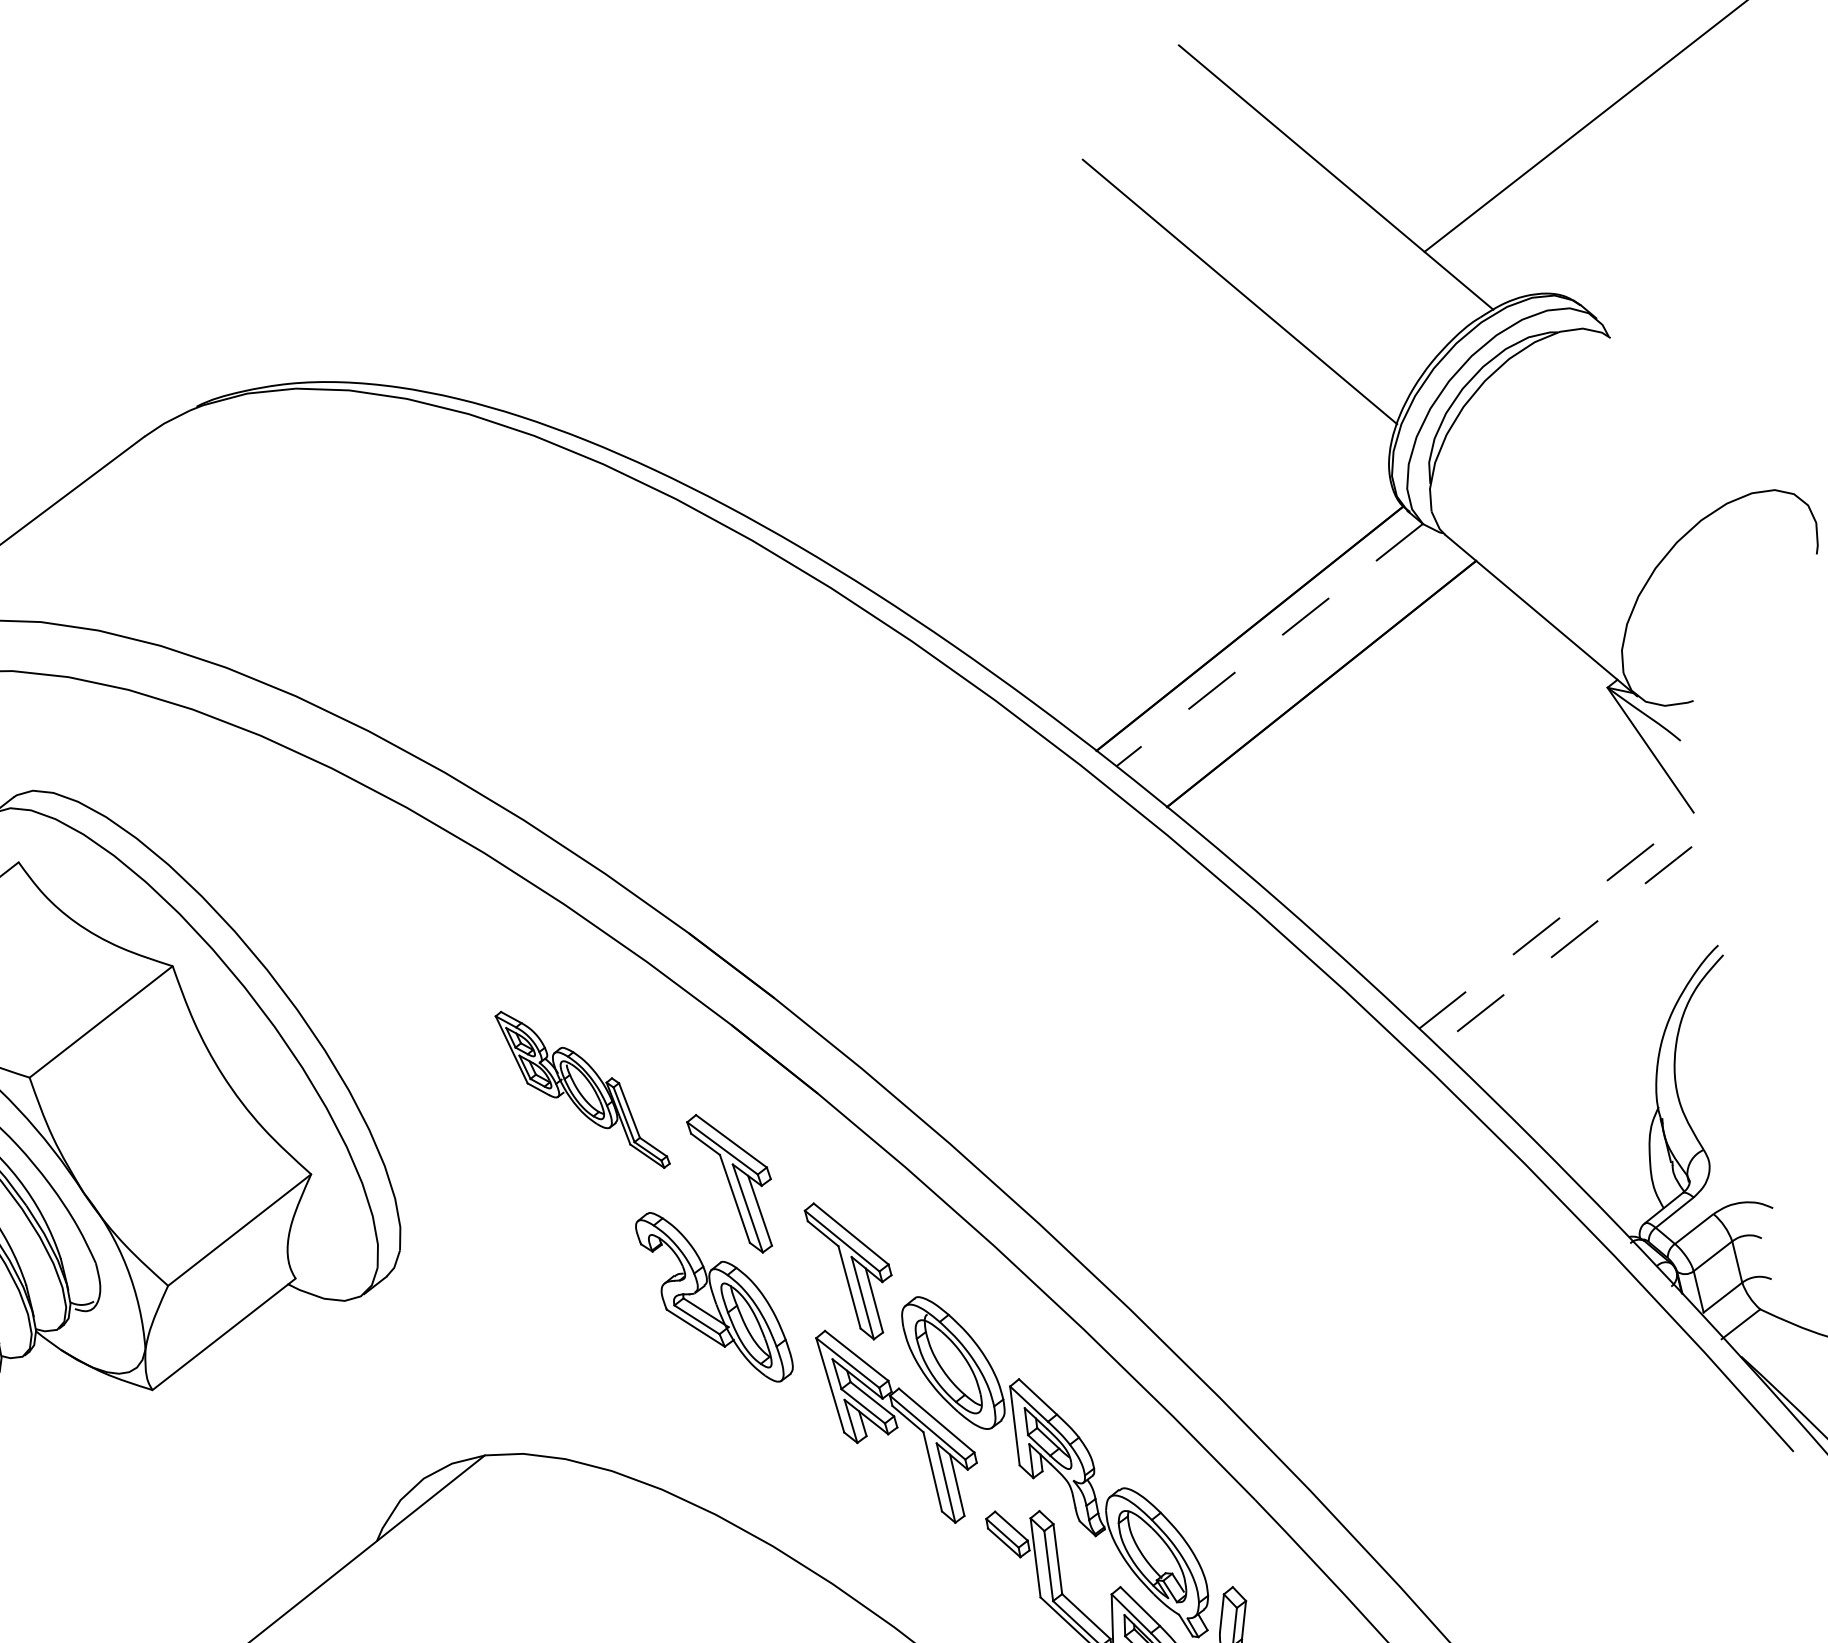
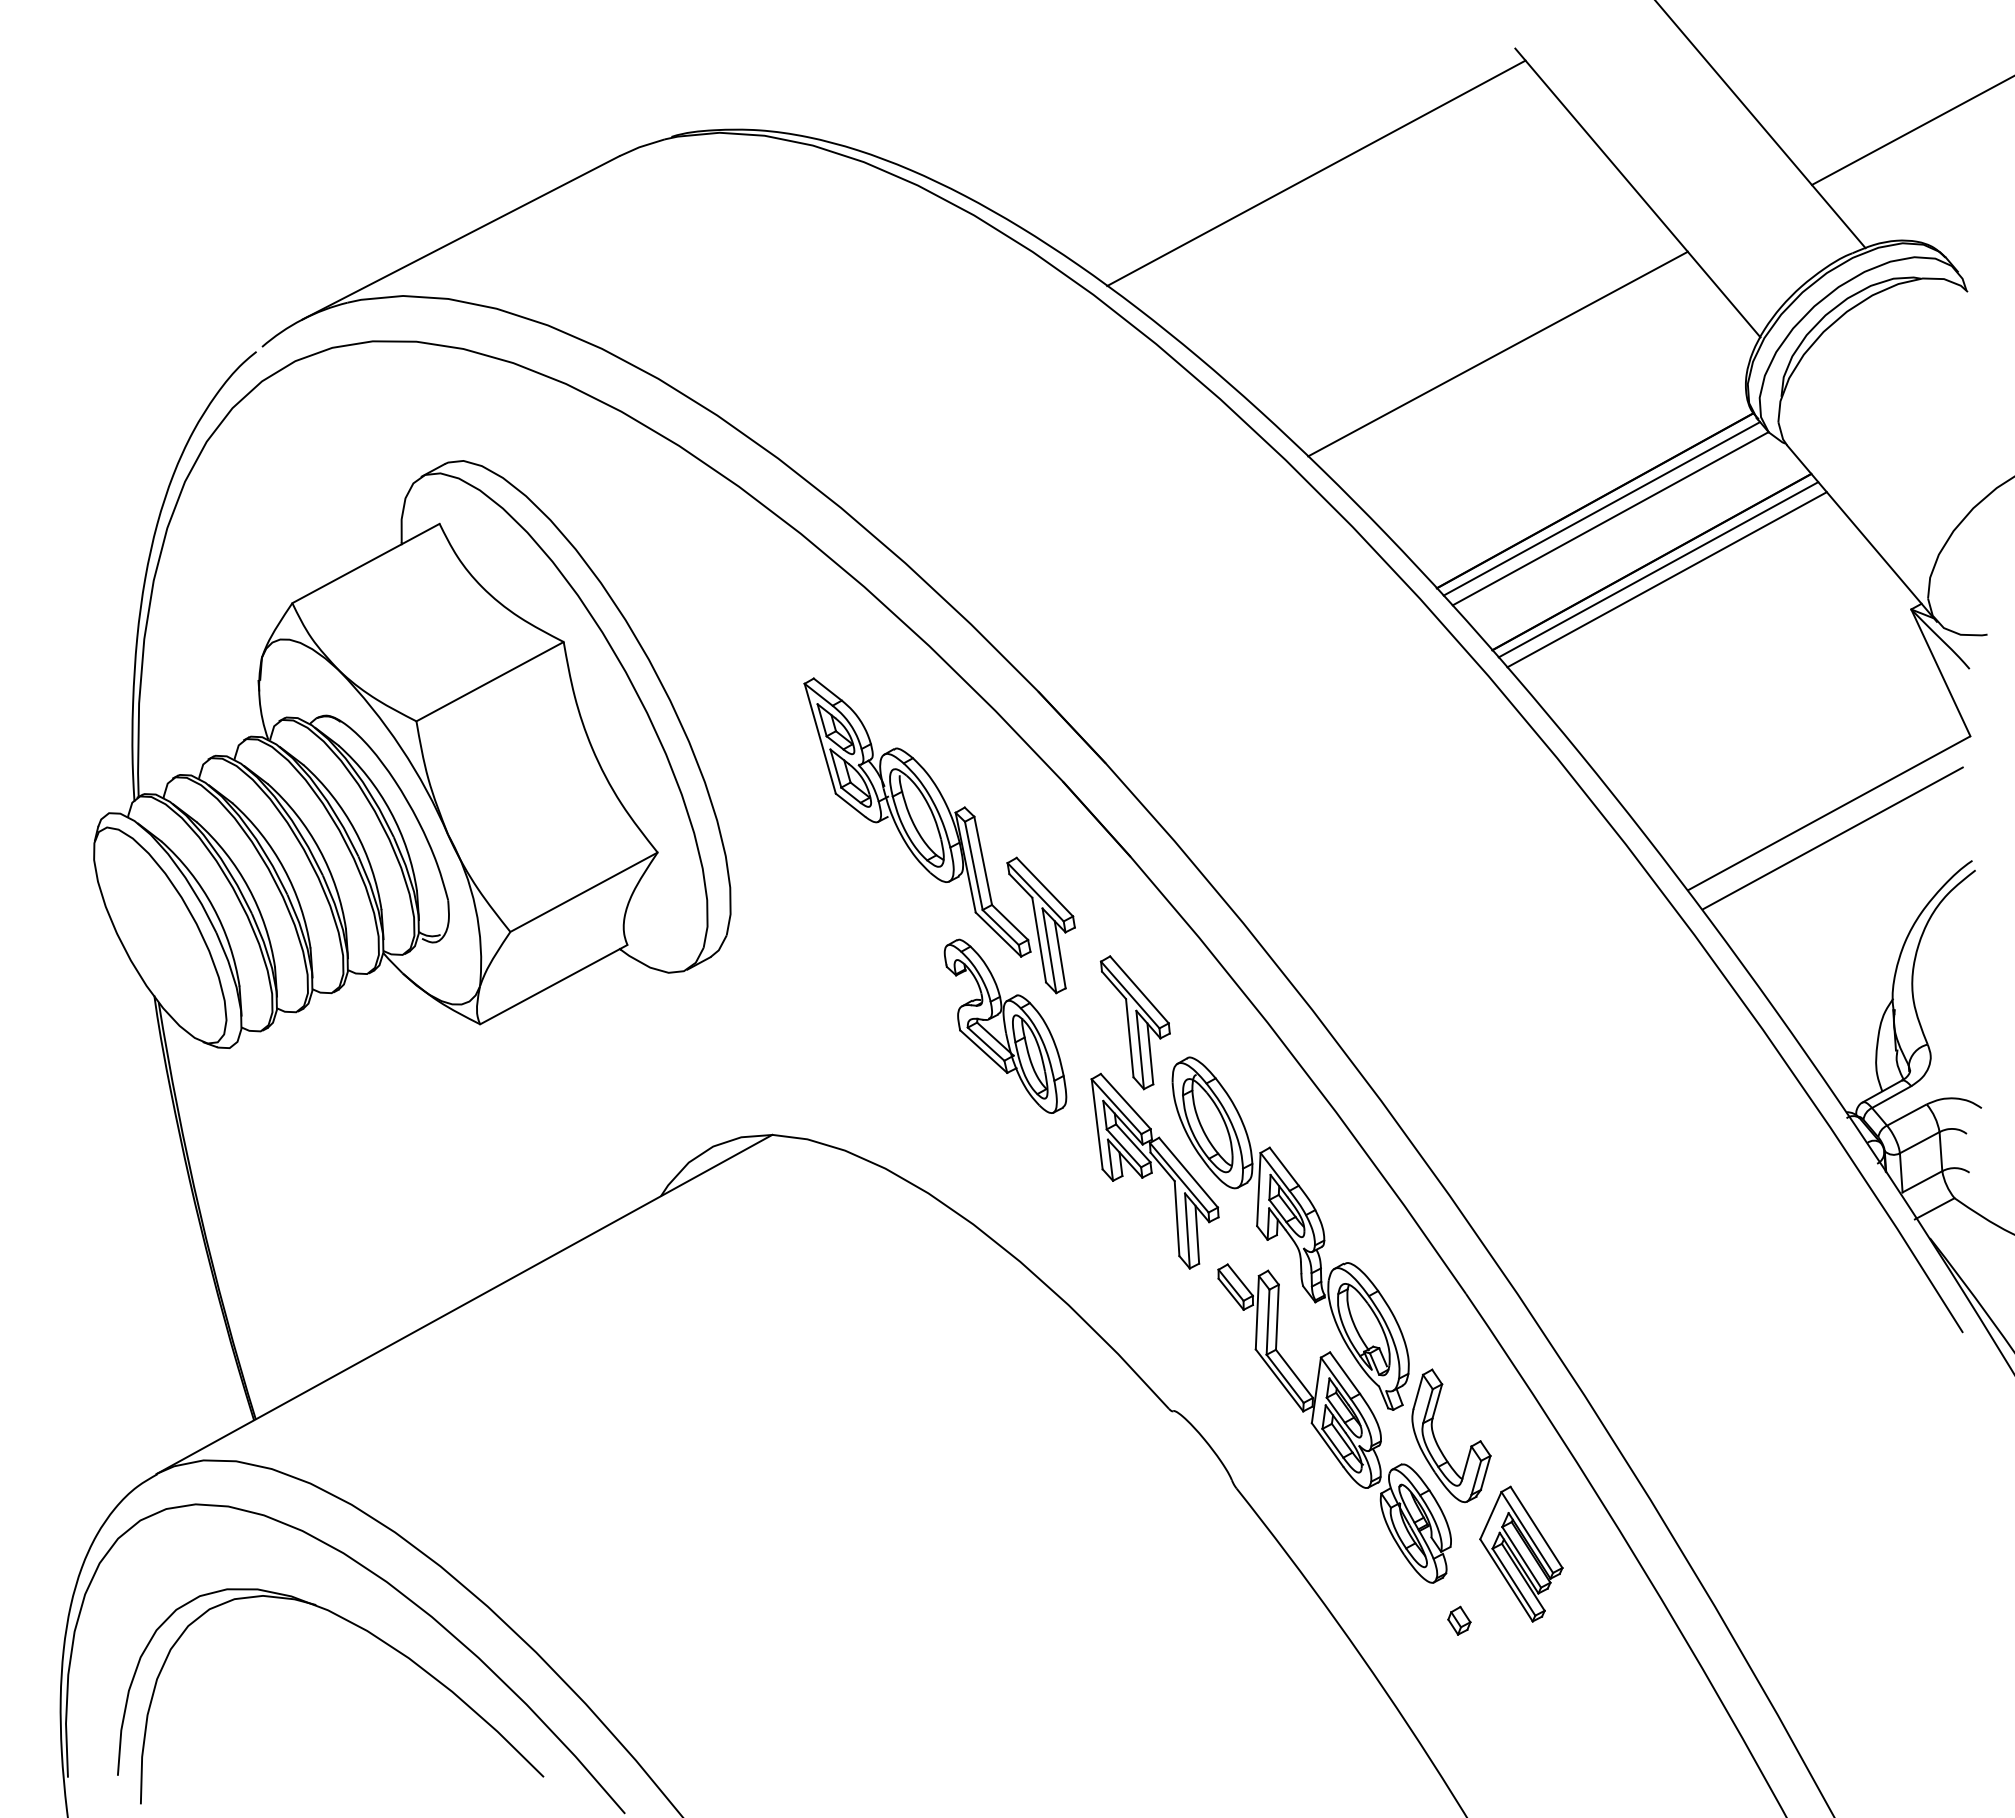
line: (892, 329) -> (1316, 173), added
line: (1118, 488) -> (1497, 353), added
line: (1258, 635) -> (1601, 508), added
line: (1269, 644) -> (1610, 518), dashed -> solid
line: (1330, 690) -> (1658, 569), added
line: (1340, 699) -> (1666, 579), added
line: (1555, 920) -> (1828, 813), dashed -> solid
line: (1564, 946) -> (1832, 838), dashed -> solid
part: (582, 1089) -> (917, 817), size x1.67

